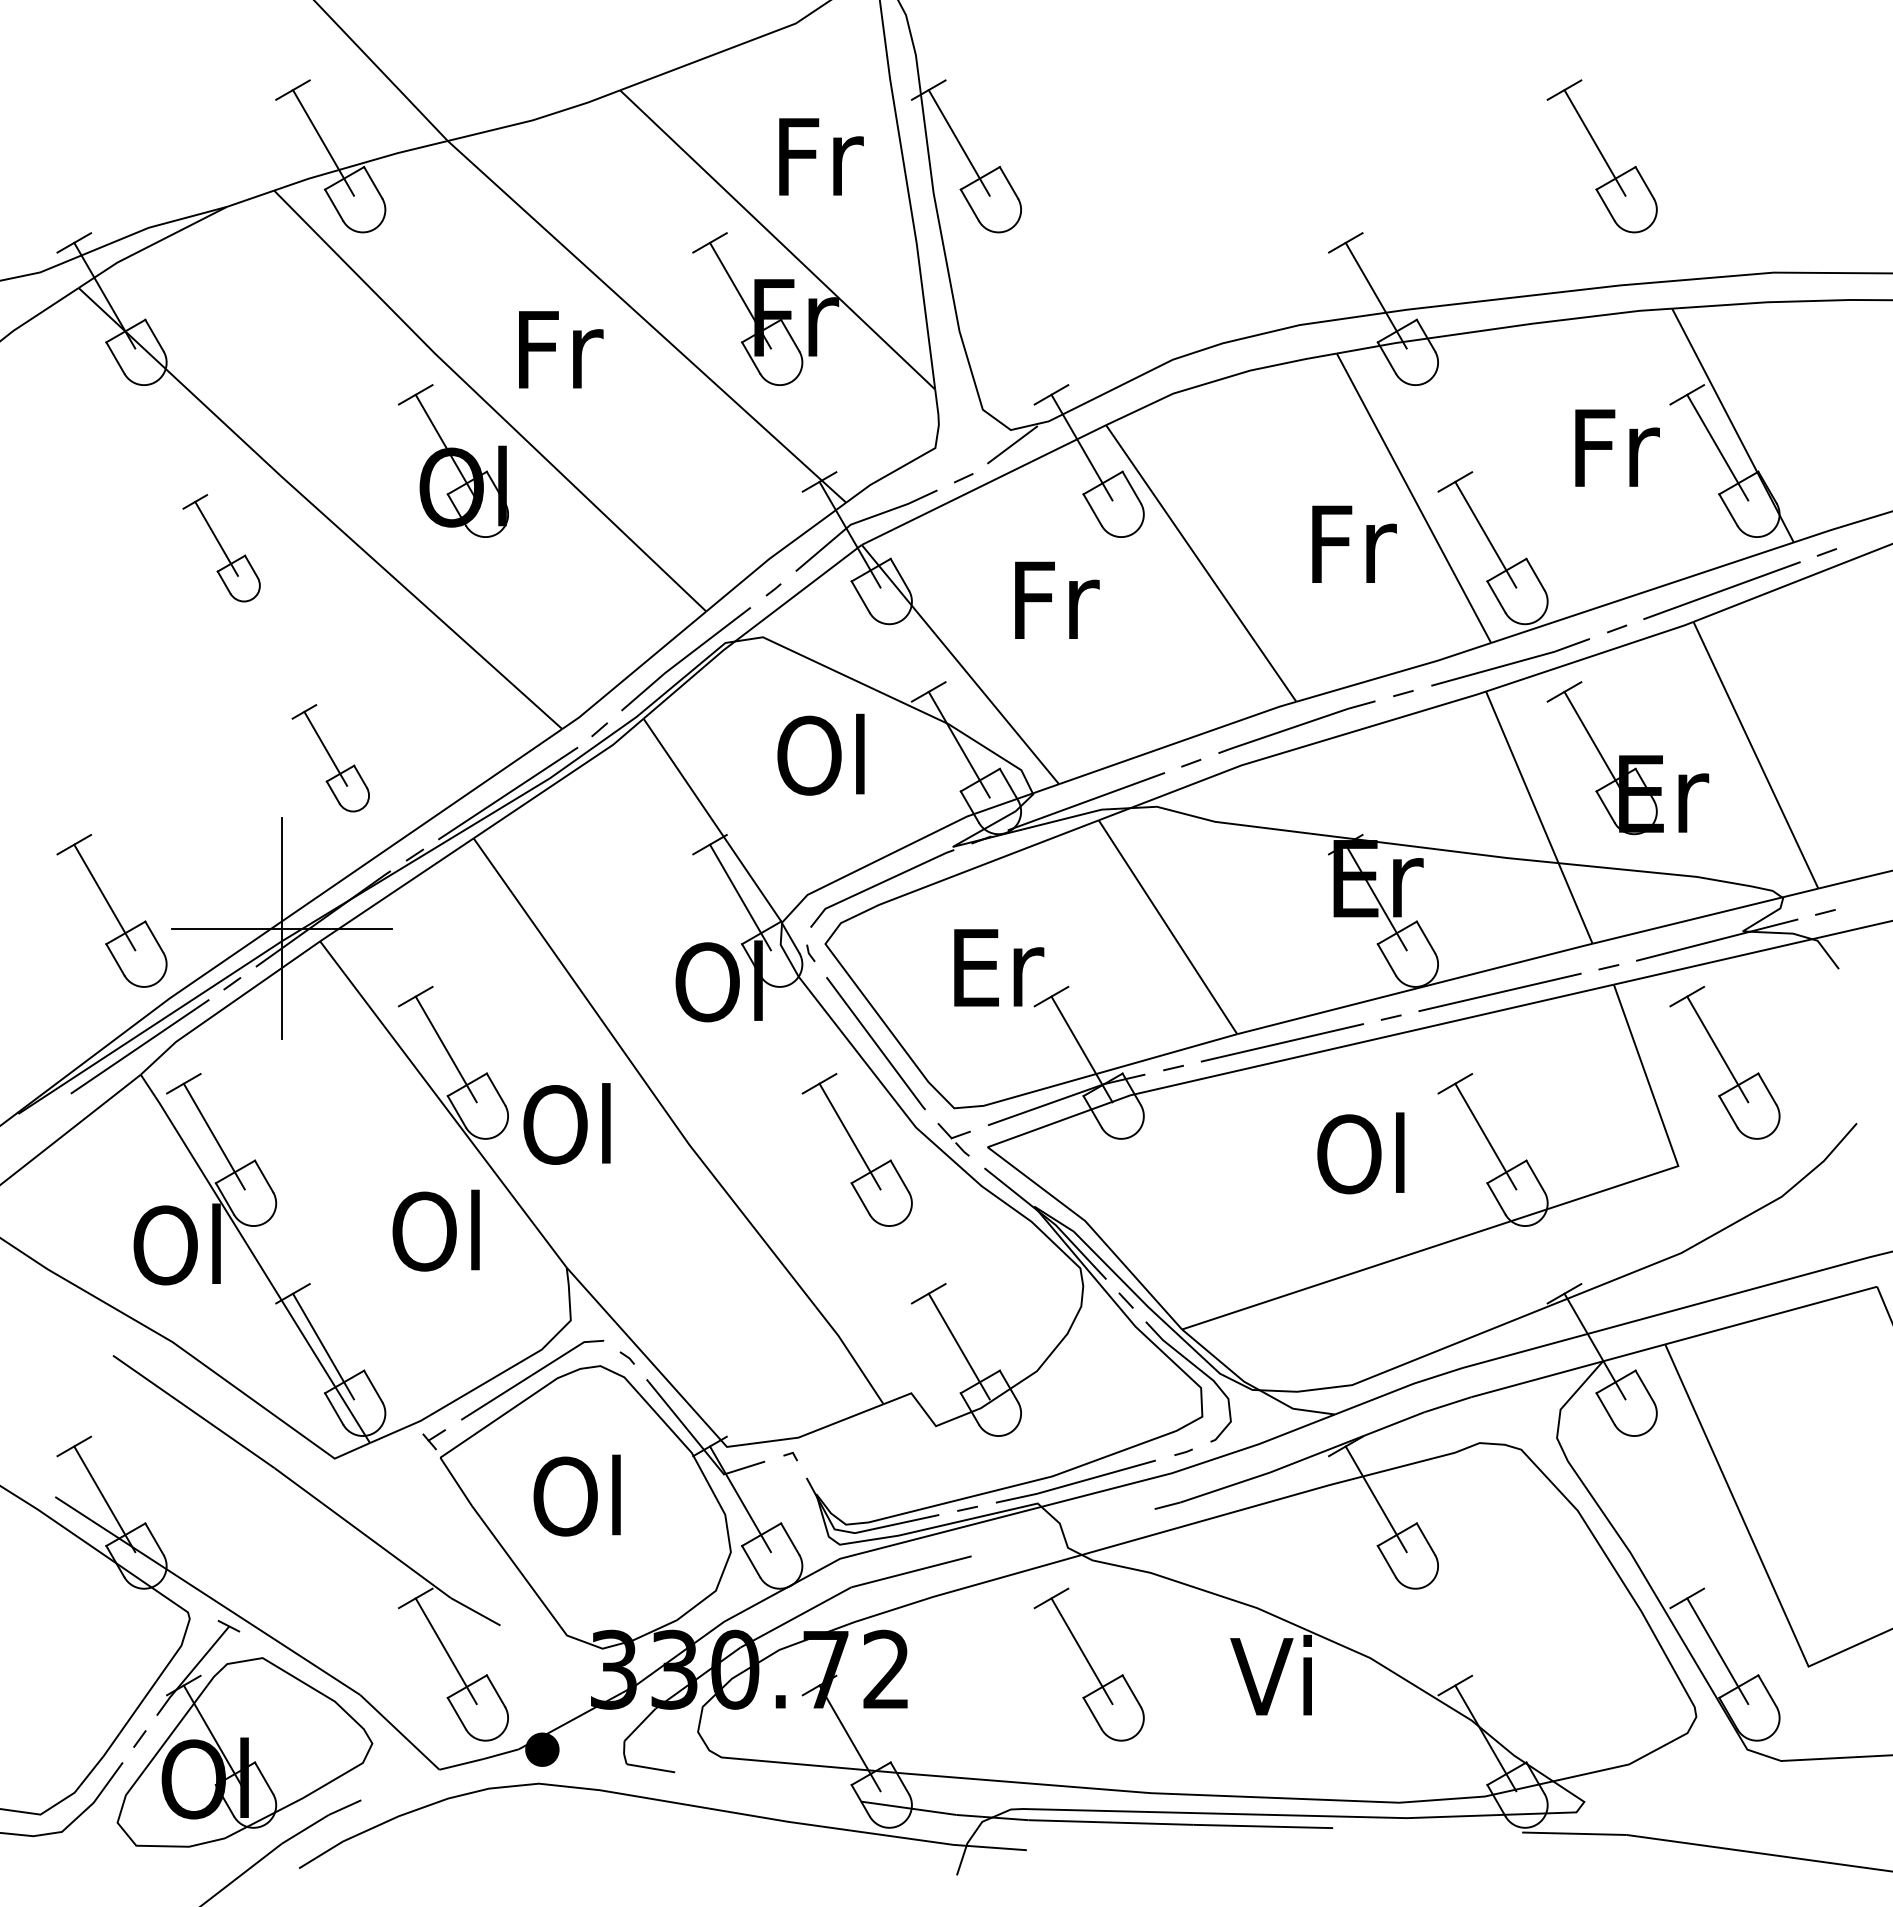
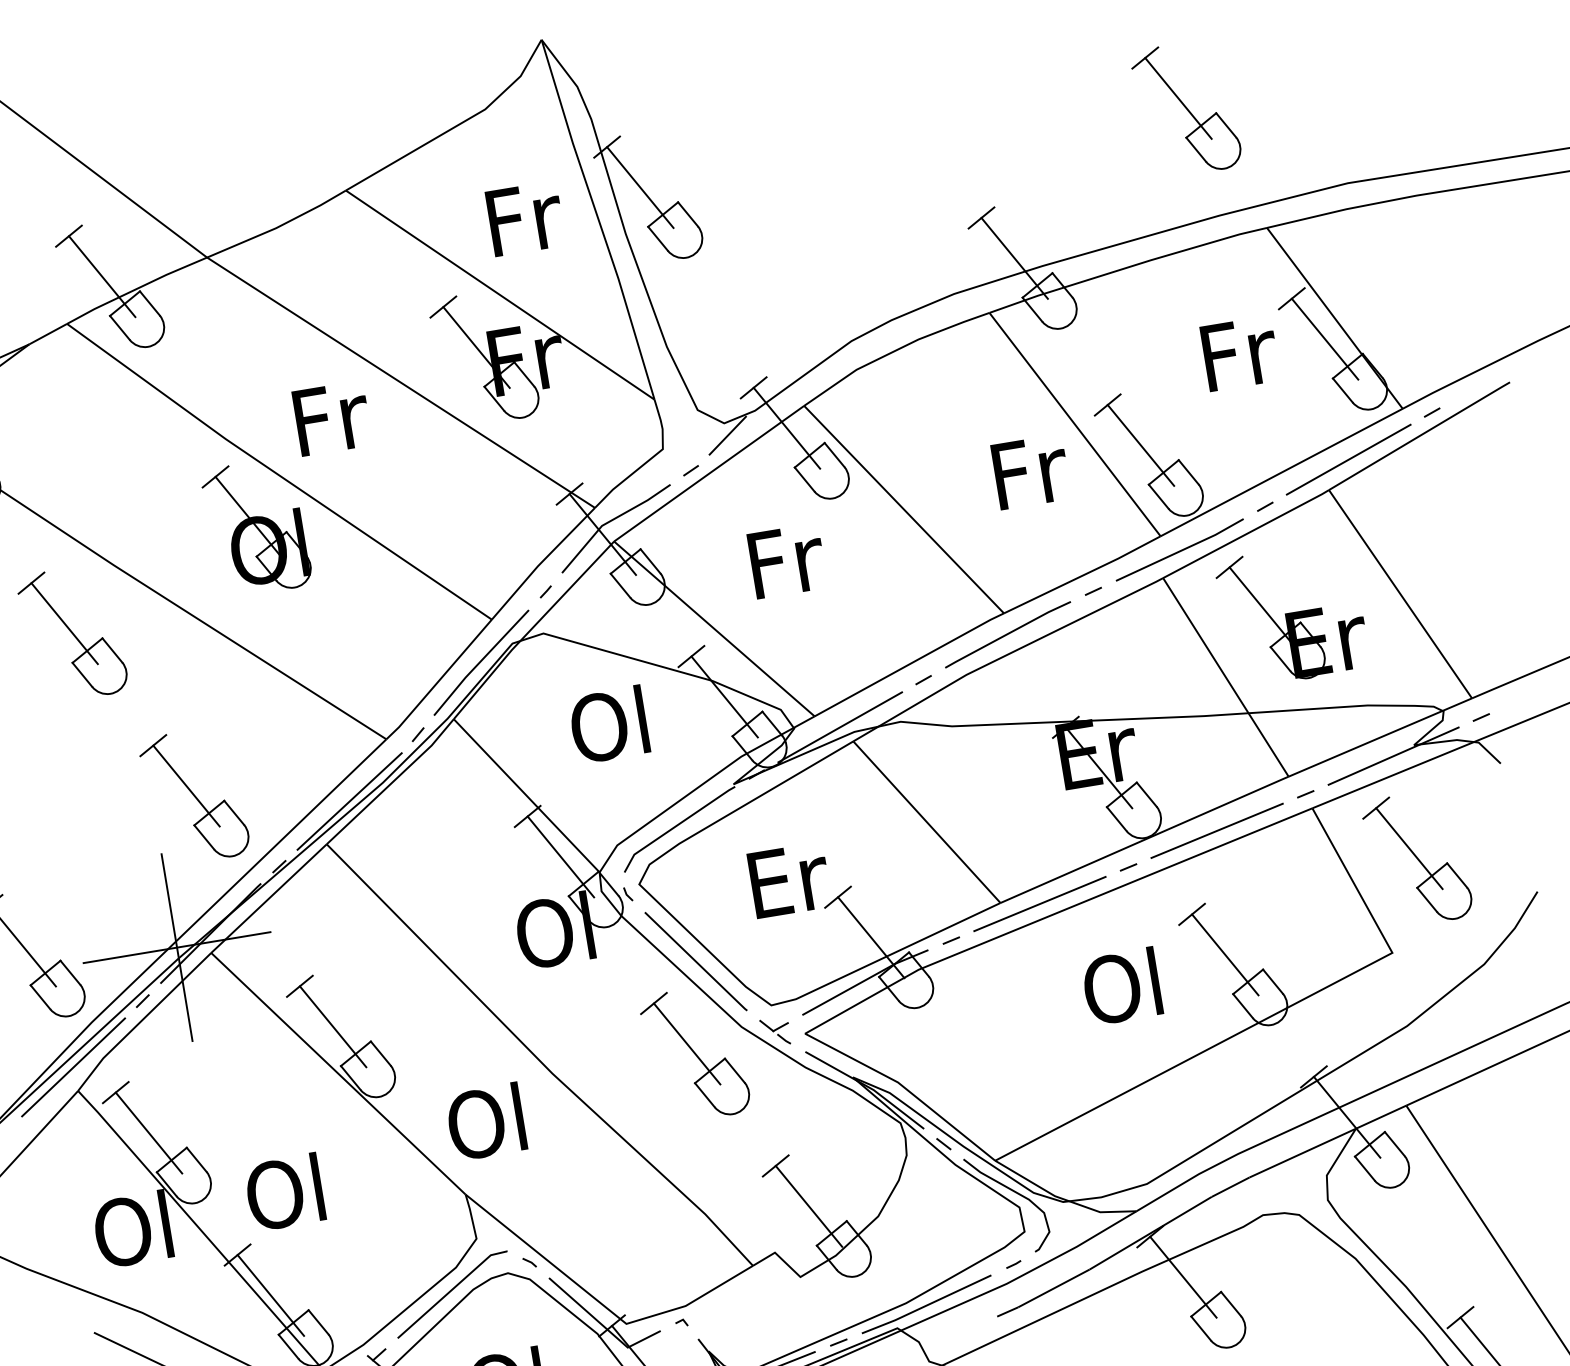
part: (221, 548) -> (72, 634), size x1.43
part: (330, 758) -> (194, 796), size x1.43
text: (566, 1123) -> (485, 1121), moved
text: (435, 1230) -> (284, 1192), moved

